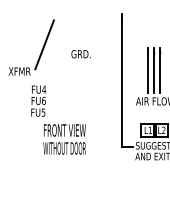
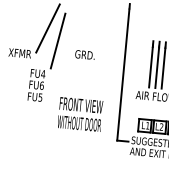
text: (80, 54) -> (84, 55), moved
line: (55, 55) -> (58, 40), added
text: (64, 139) -> (80, 114), moved

